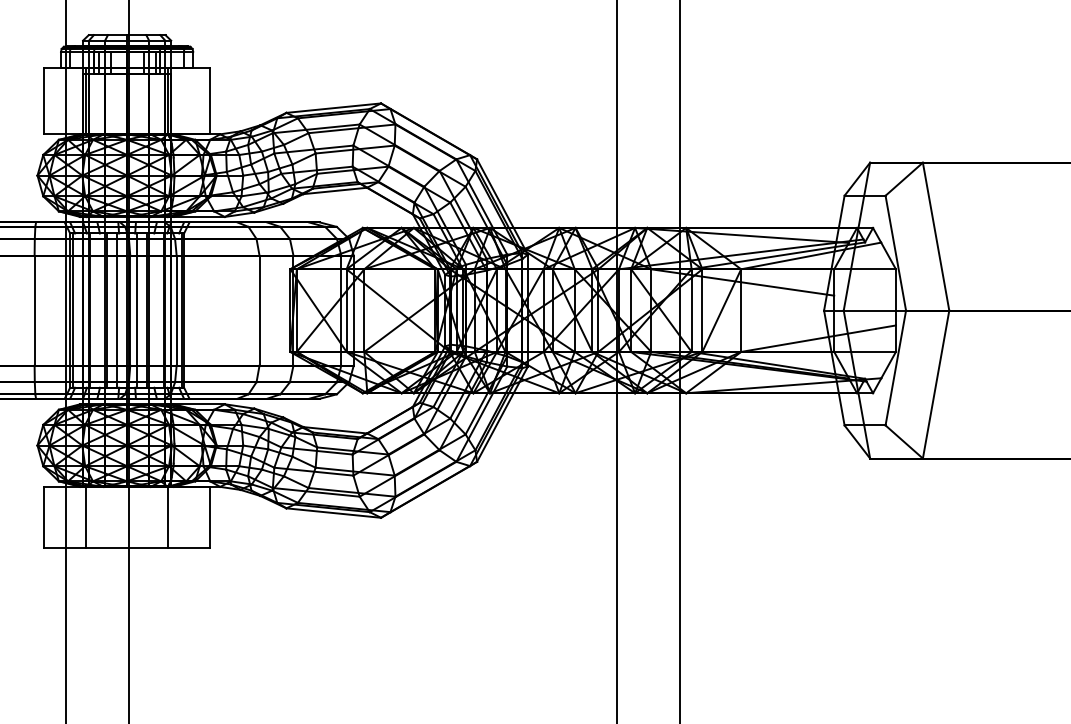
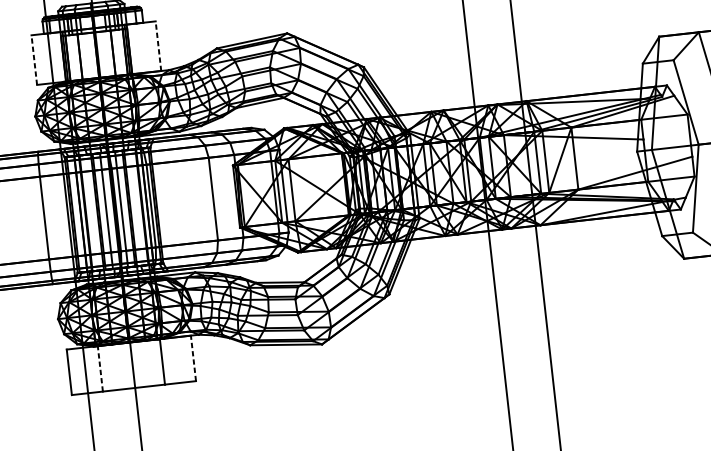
line: (44, 100) -> (34, 59), solid -> dashed
line: (209, 100) -> (158, 45), solid -> dashed
line: (85, 516) -> (100, 368), solid -> dashed
line: (209, 516) -> (193, 357), solid -> dashed

